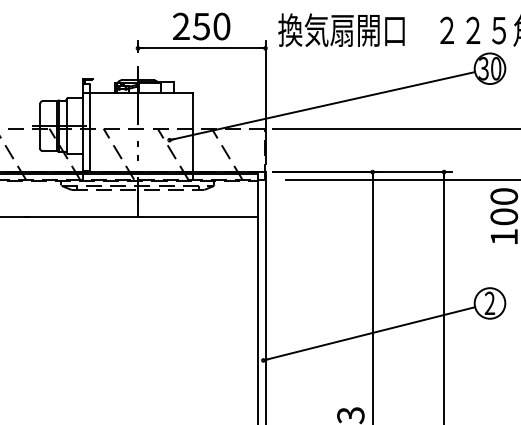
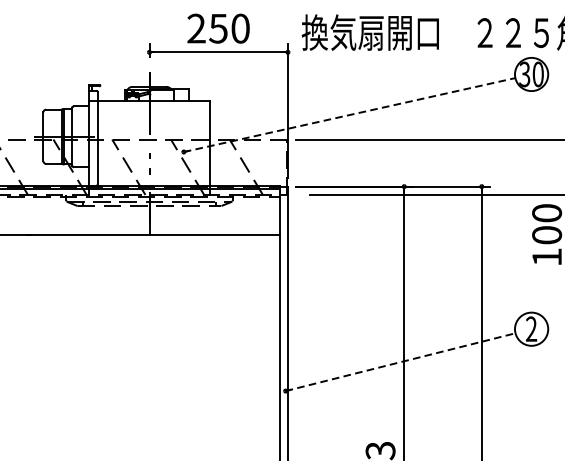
line: (322, 106) -> (349, 115), solid -> dashed
line: (369, 333) -> (400, 361), solid -> dashed

